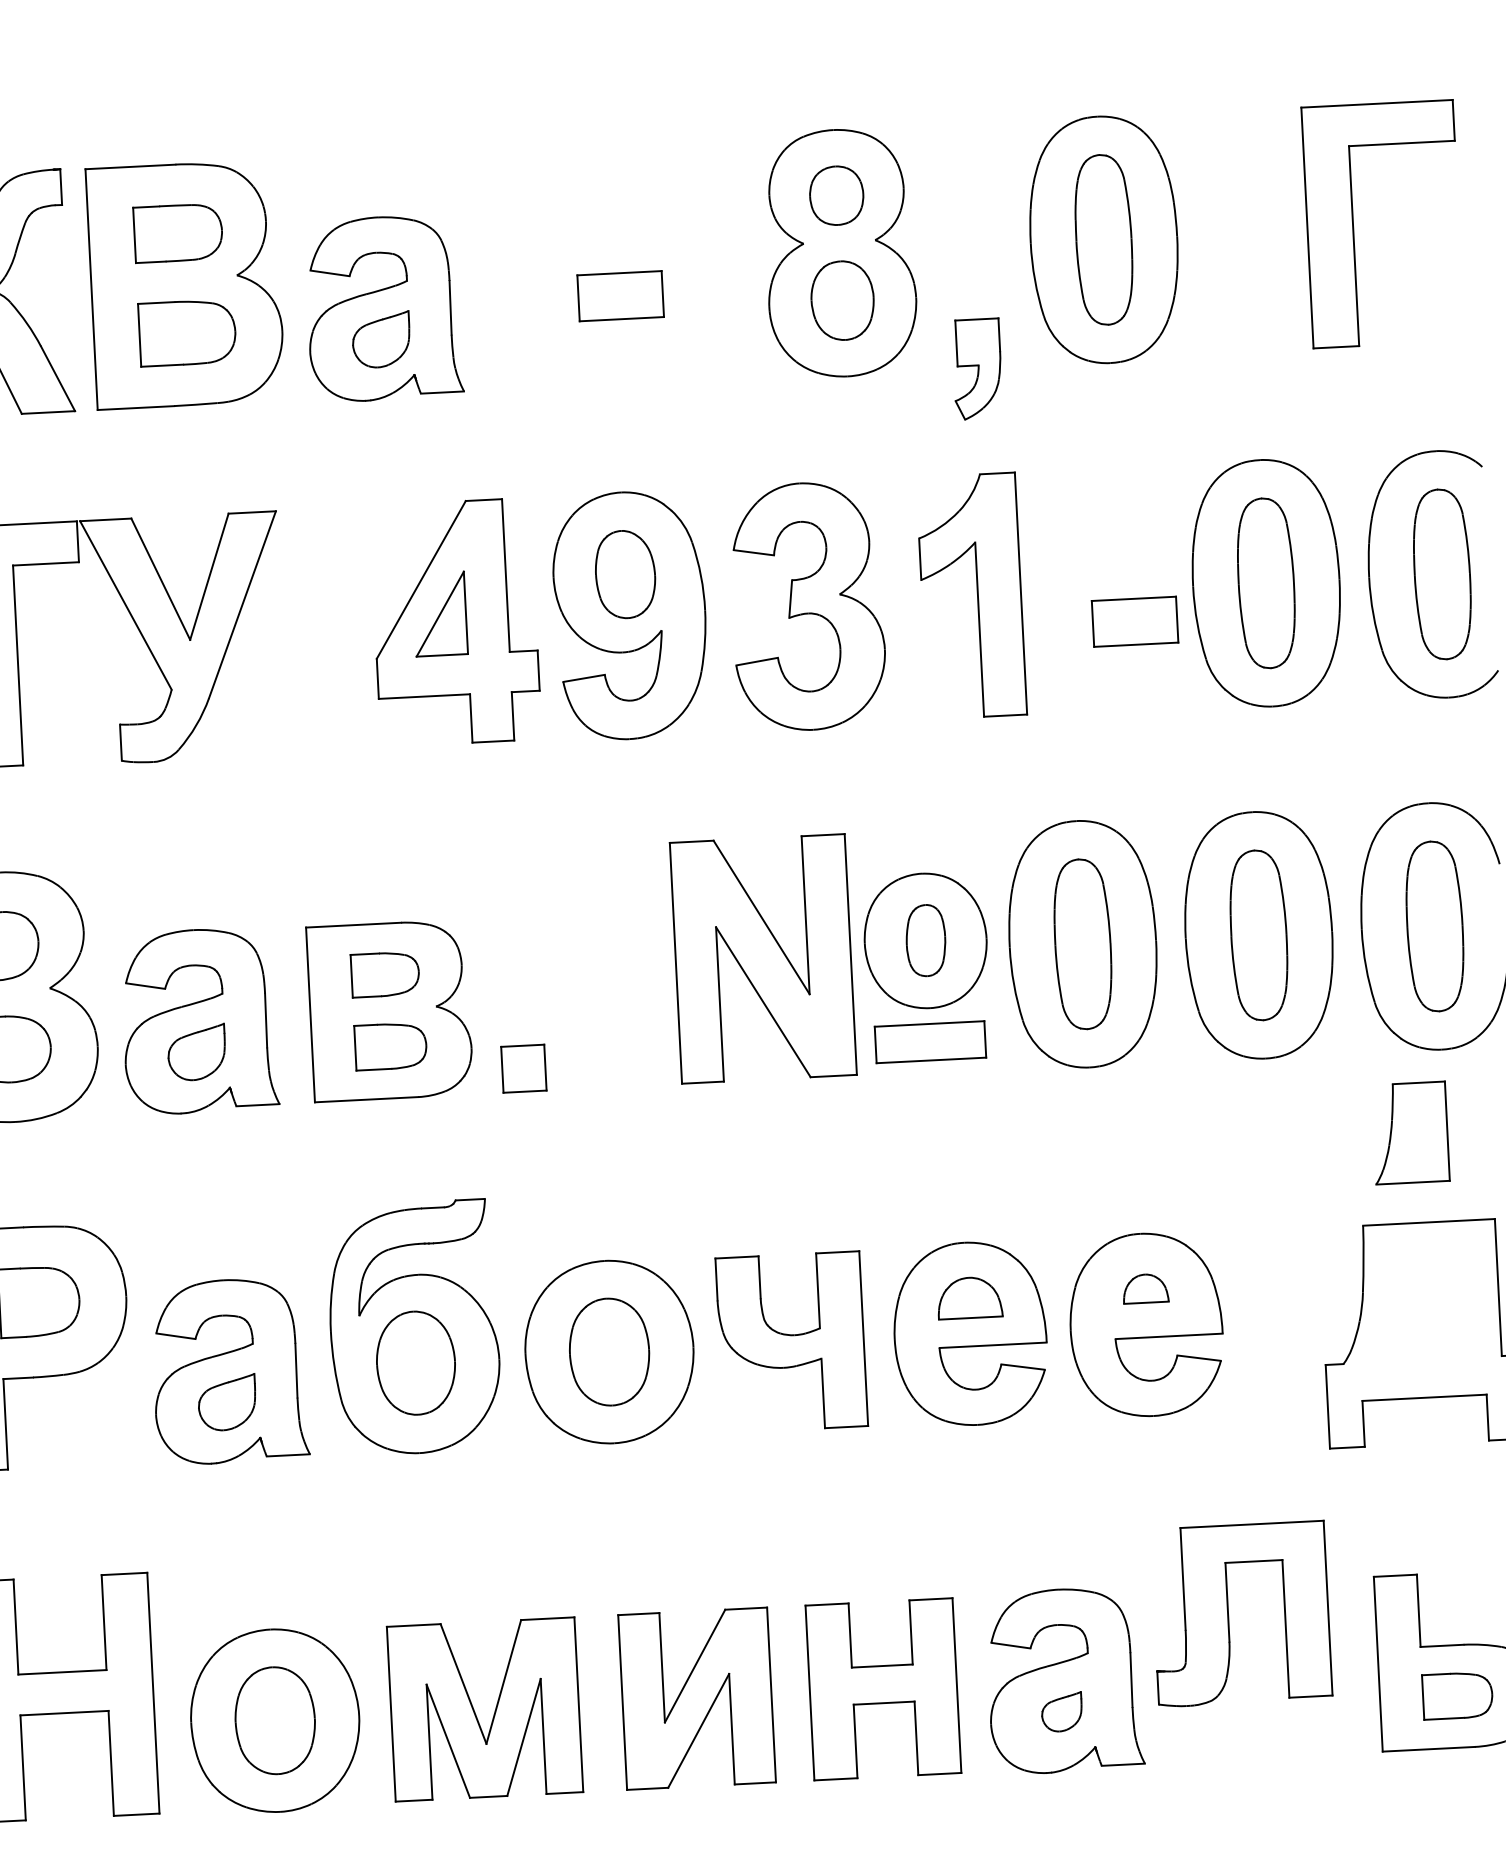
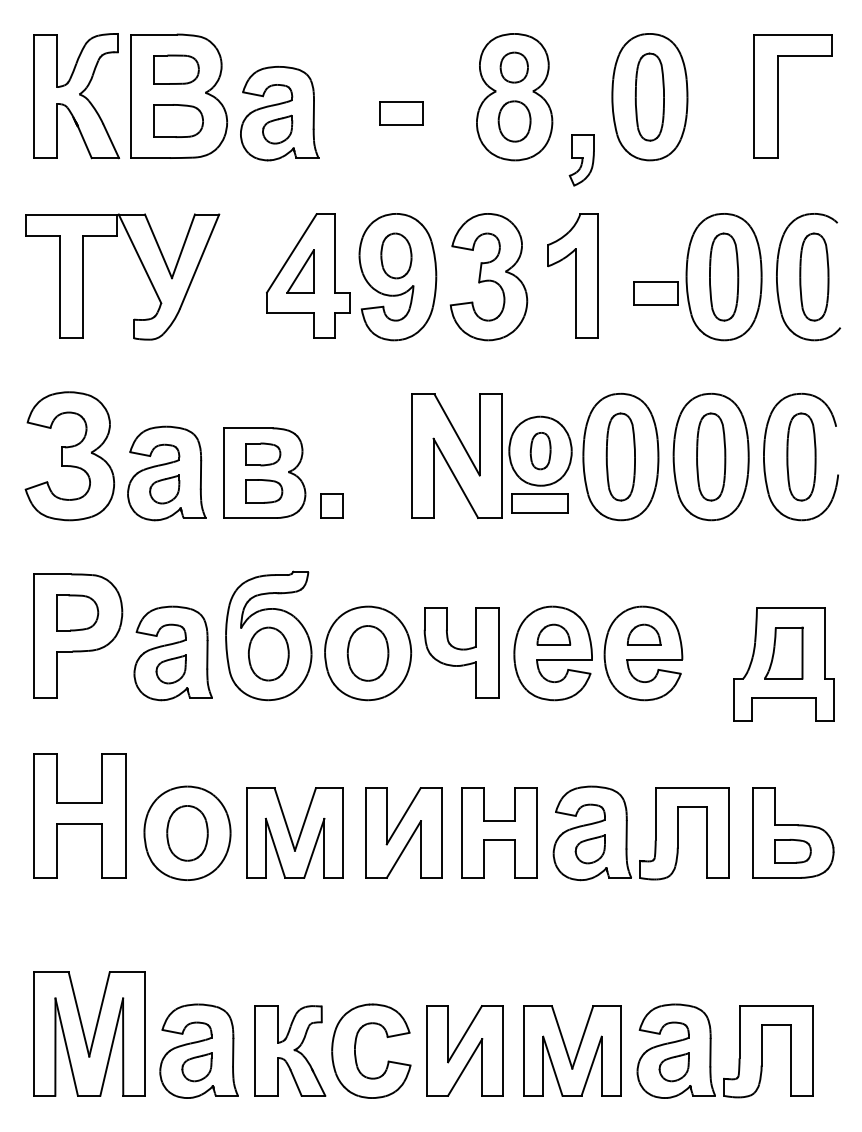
part: (1410, 1131) -> (783, 652), moved
part: (1144, 1288) -> (643, 634), size x1.43
part: (1241, 1613) -> (684, 833), moved
part: (1060, 1712) -> (589, 849), size x1.43

